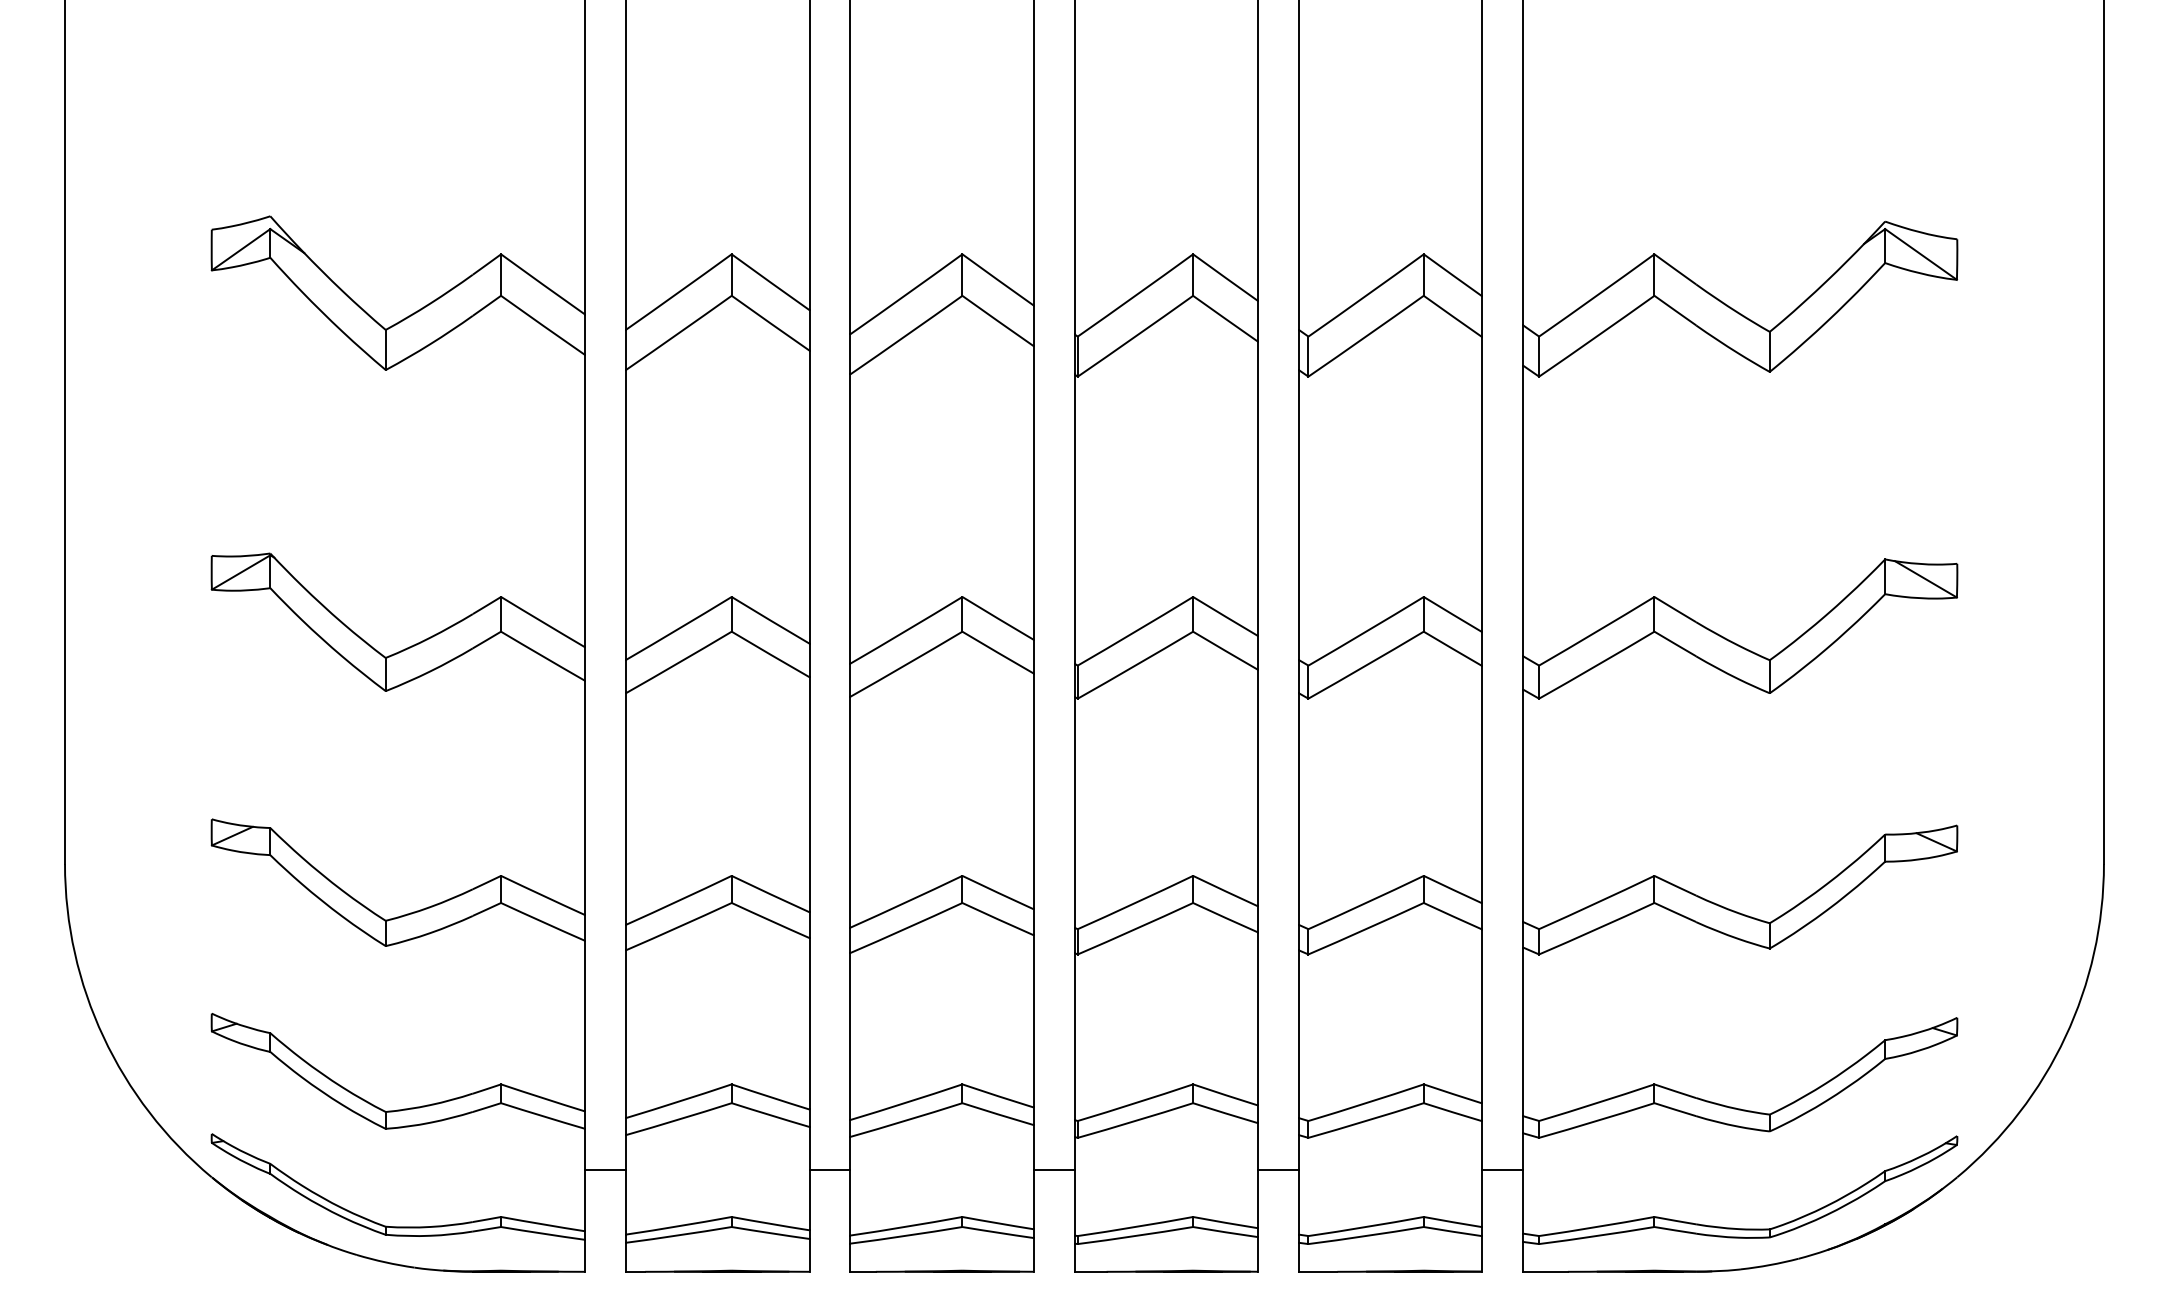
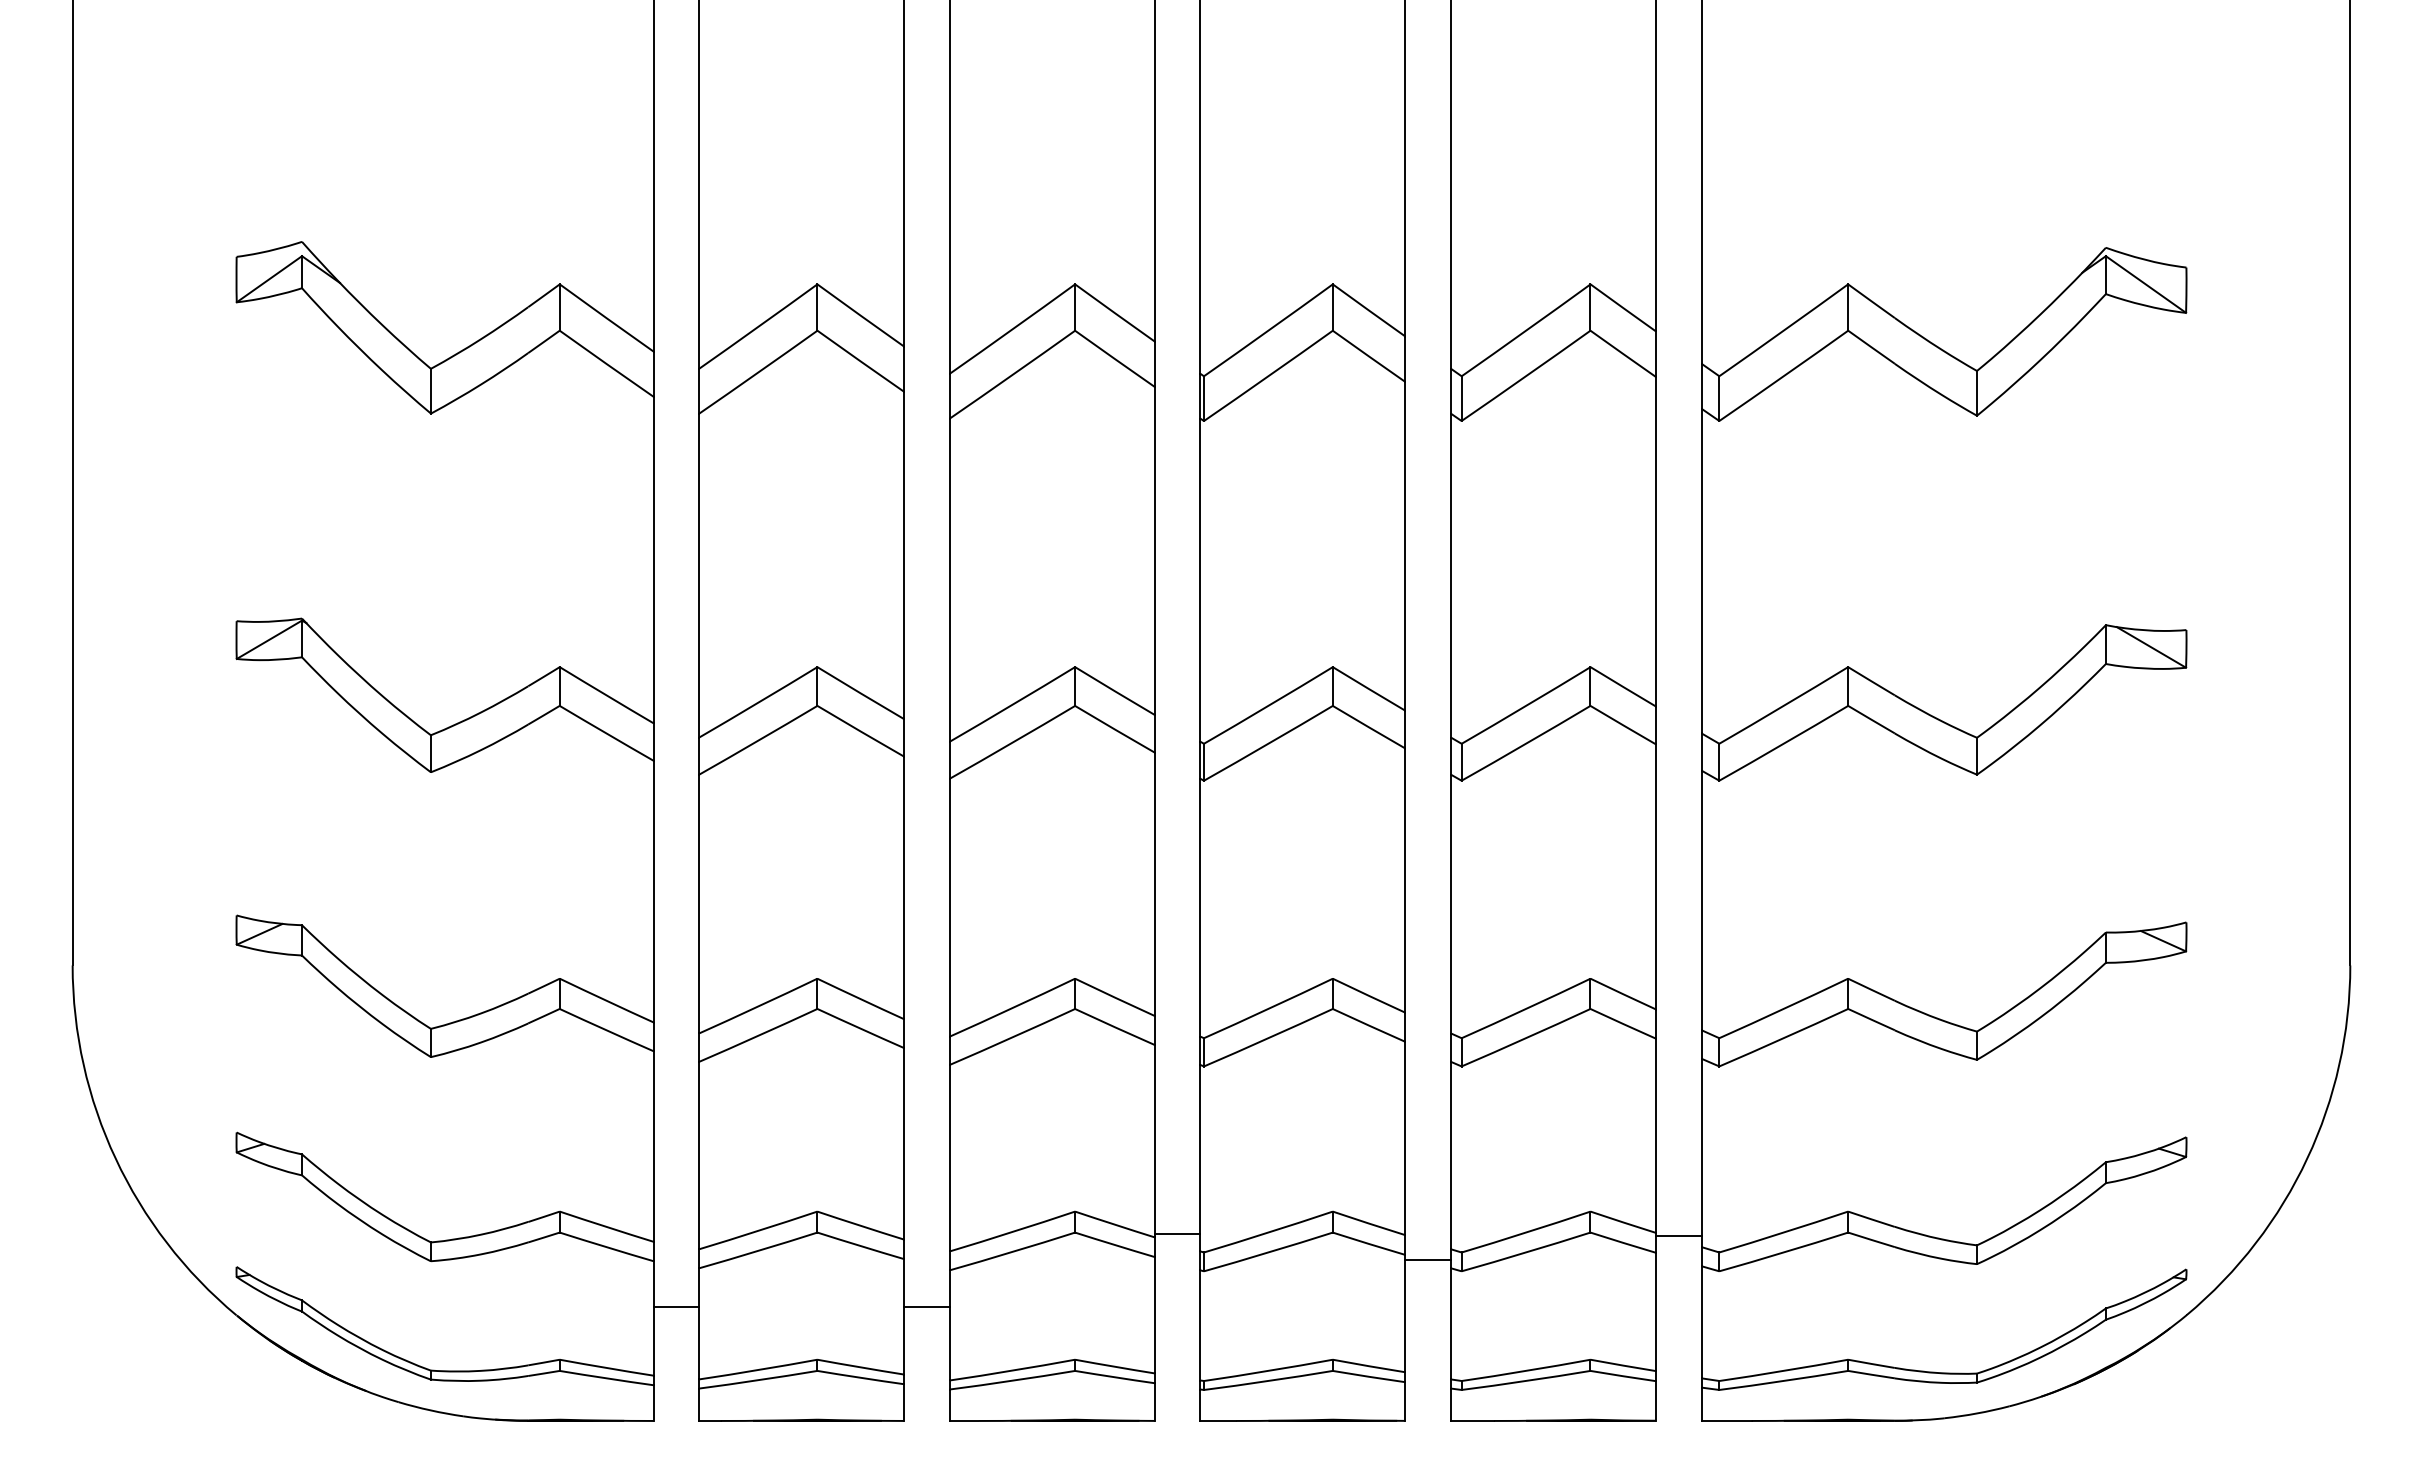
line: (1054, 1170) -> (1177, 1234), moved
line: (1277, 1170) -> (1427, 1260), moved
line: (1502, 1170) -> (1678, 1236), moved

